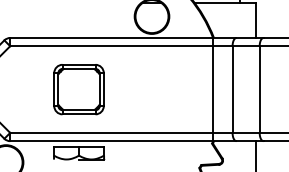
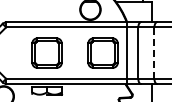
part: (172, 88) -> (102, 52), added
line: (259, 90) -> (154, 53), solid -> dashed

